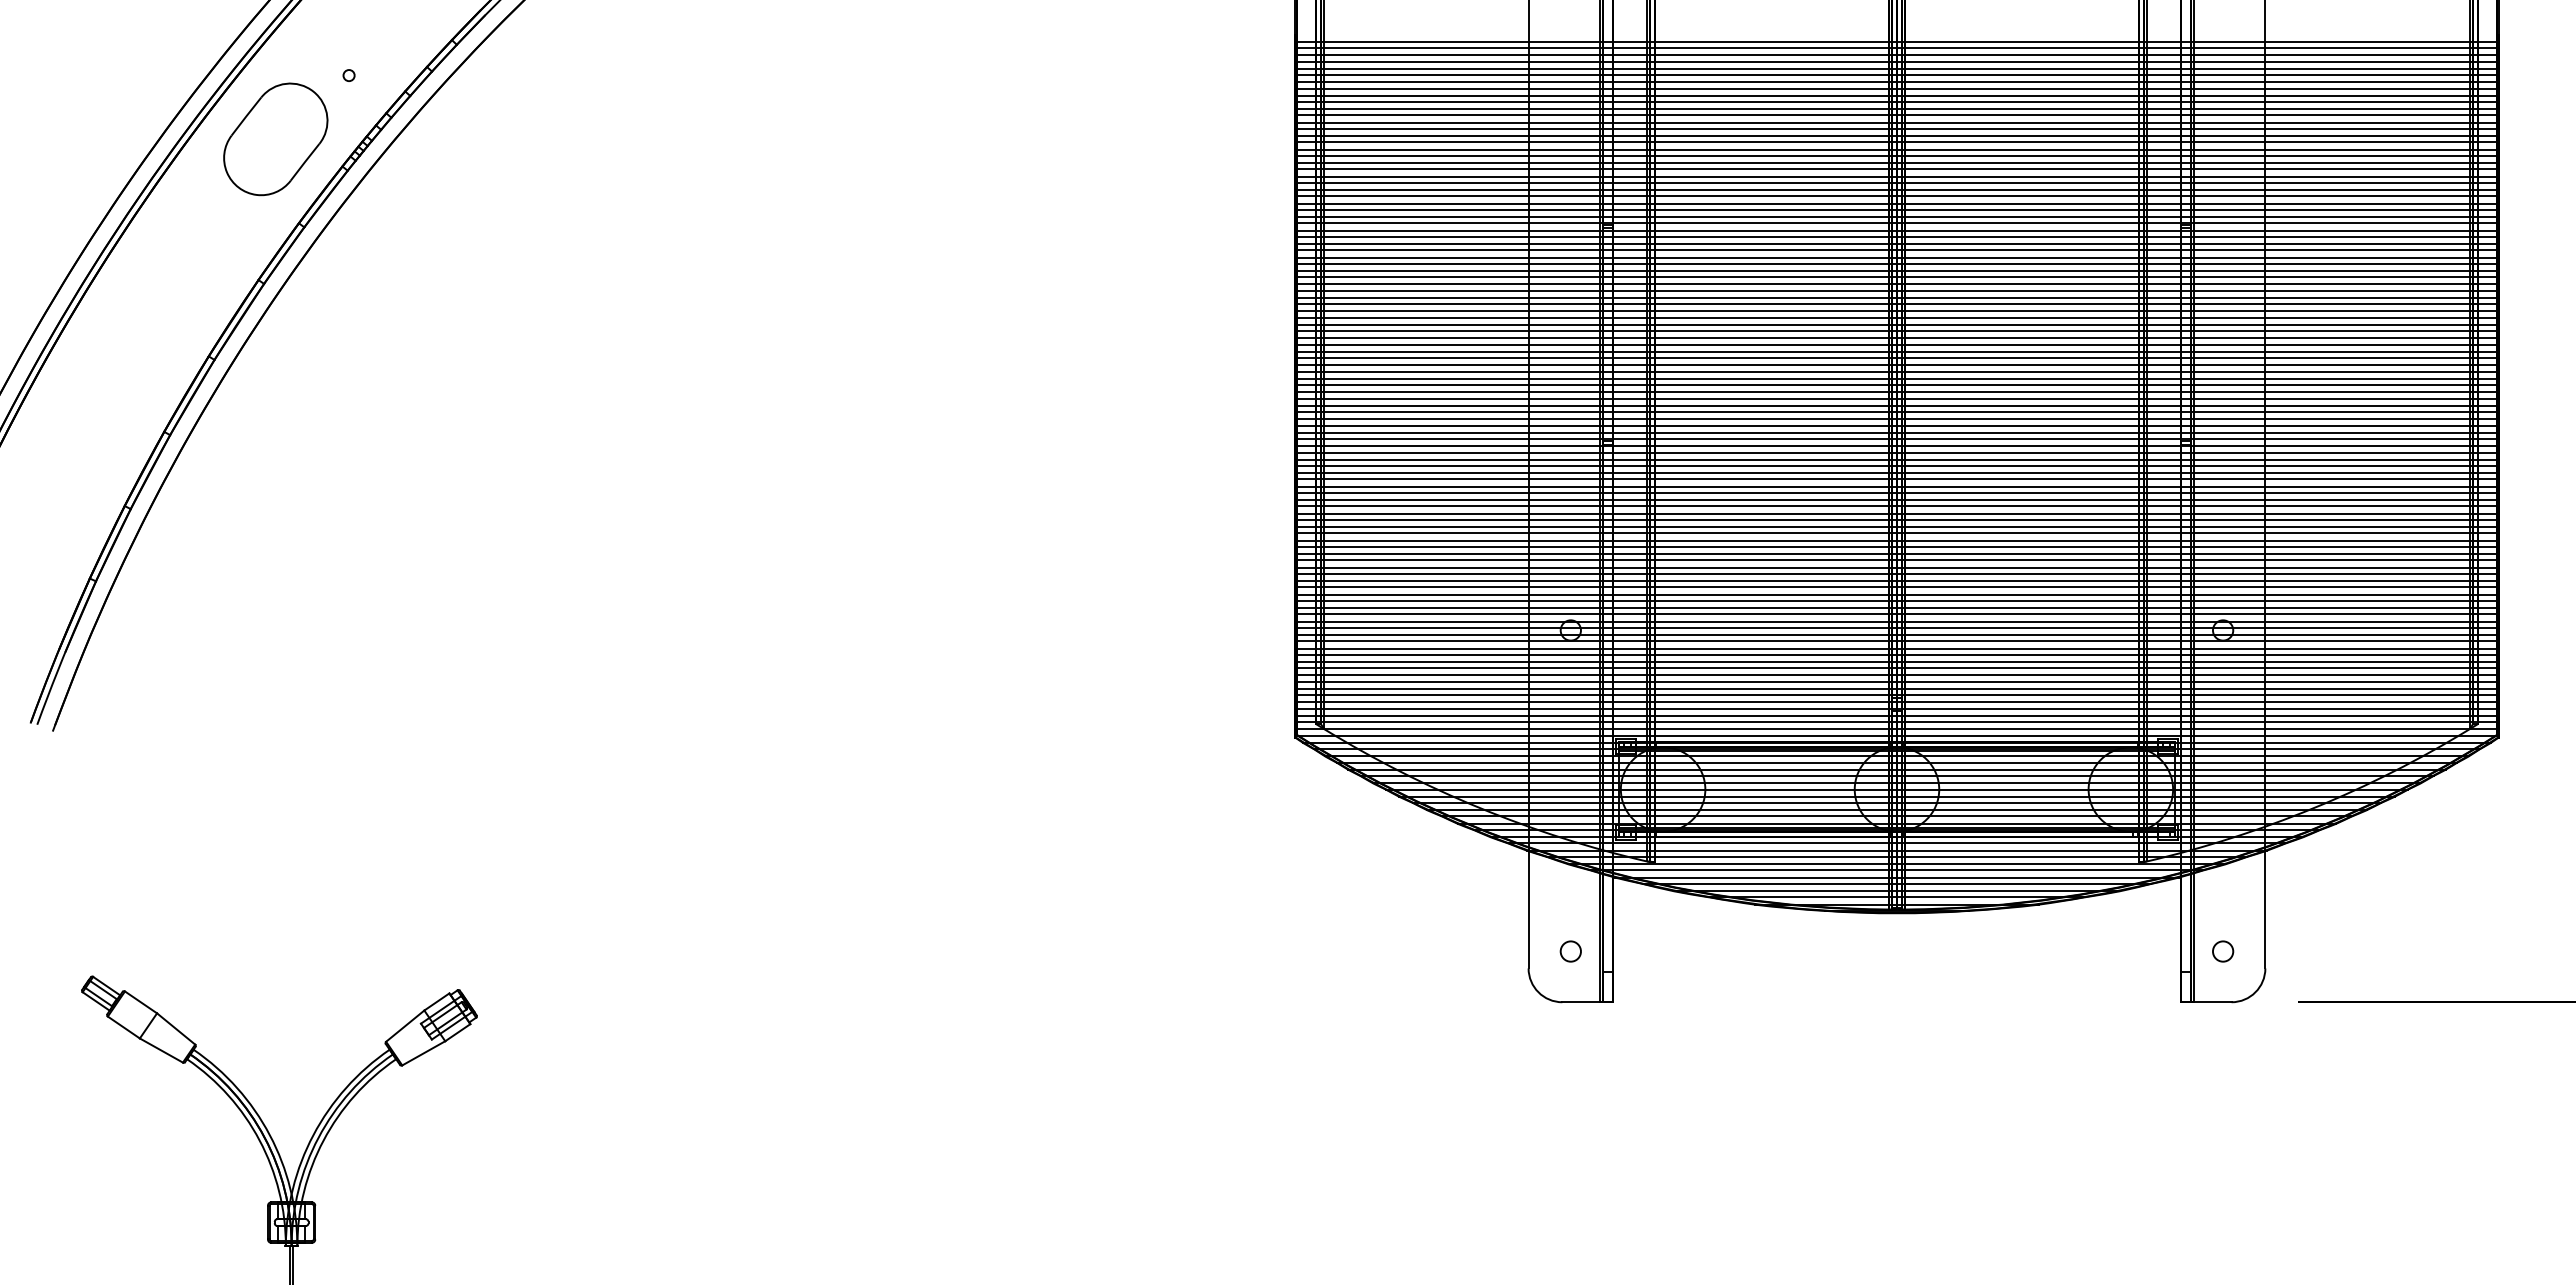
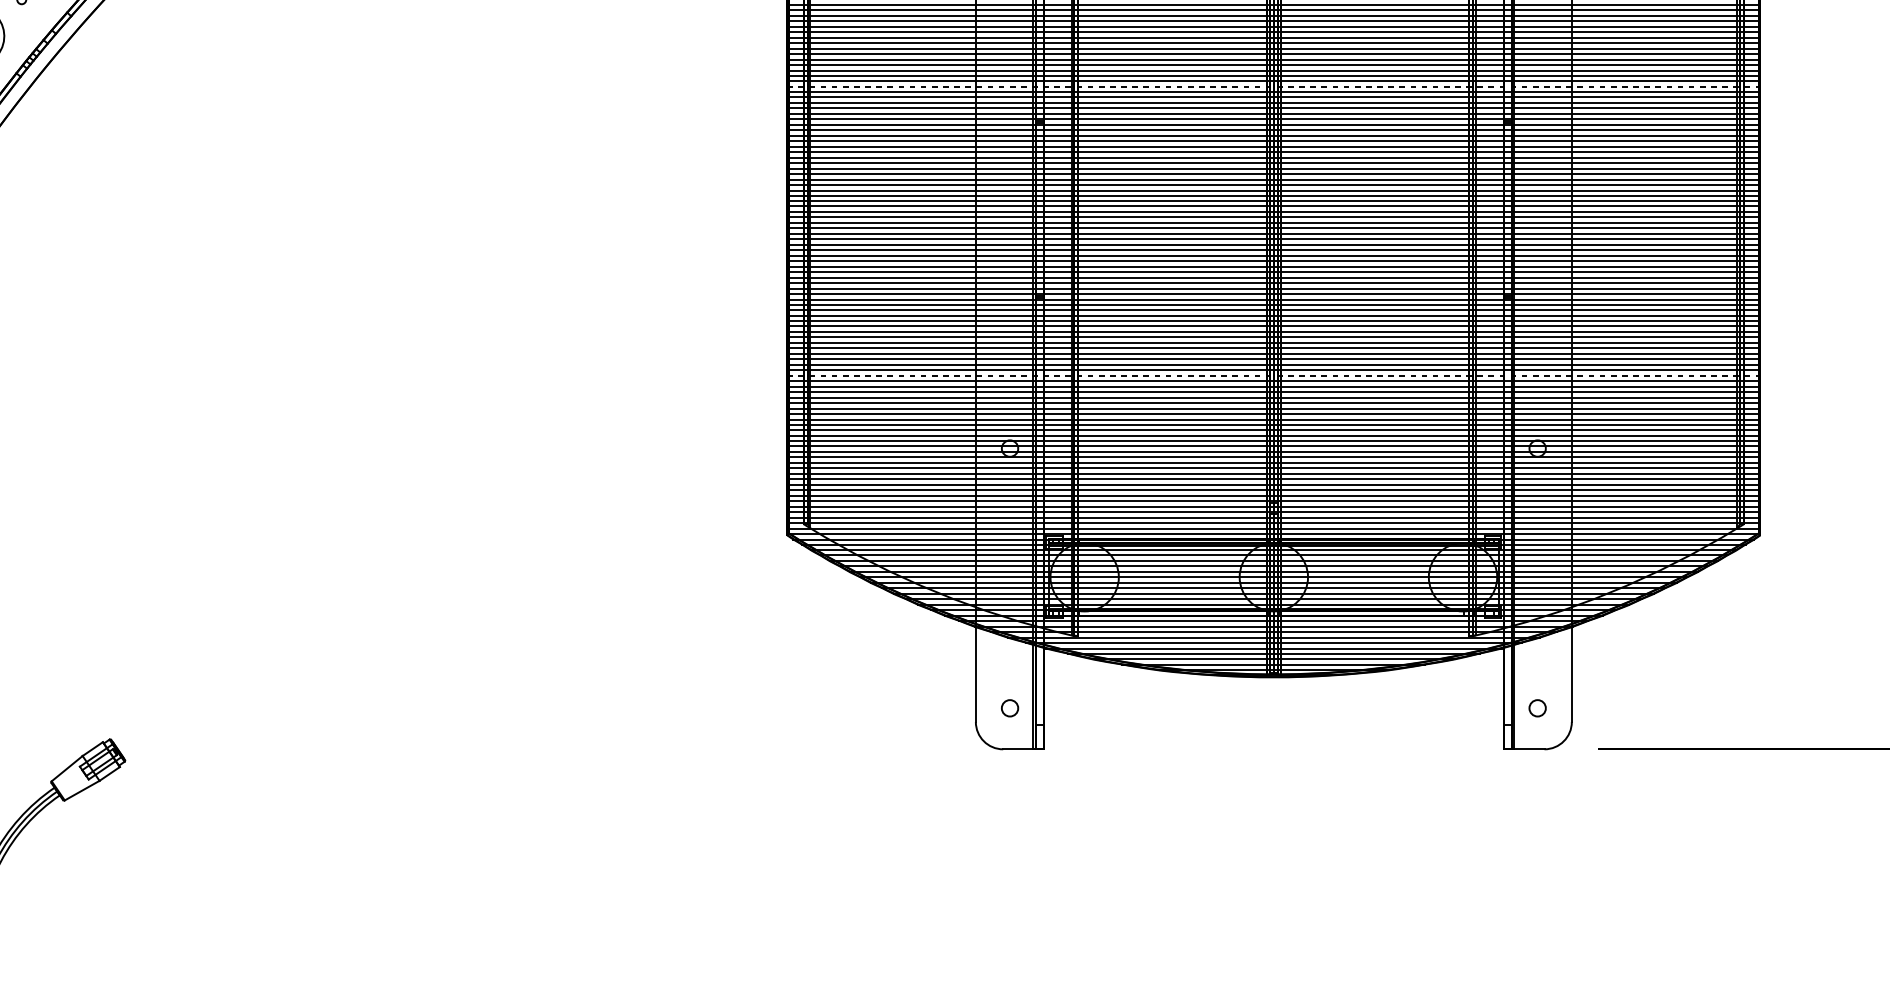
line: (1896, 182) -> (1273, 86), solid -> dashed
line: (1896, 540) -> (1273, 375), solid -> dashed

